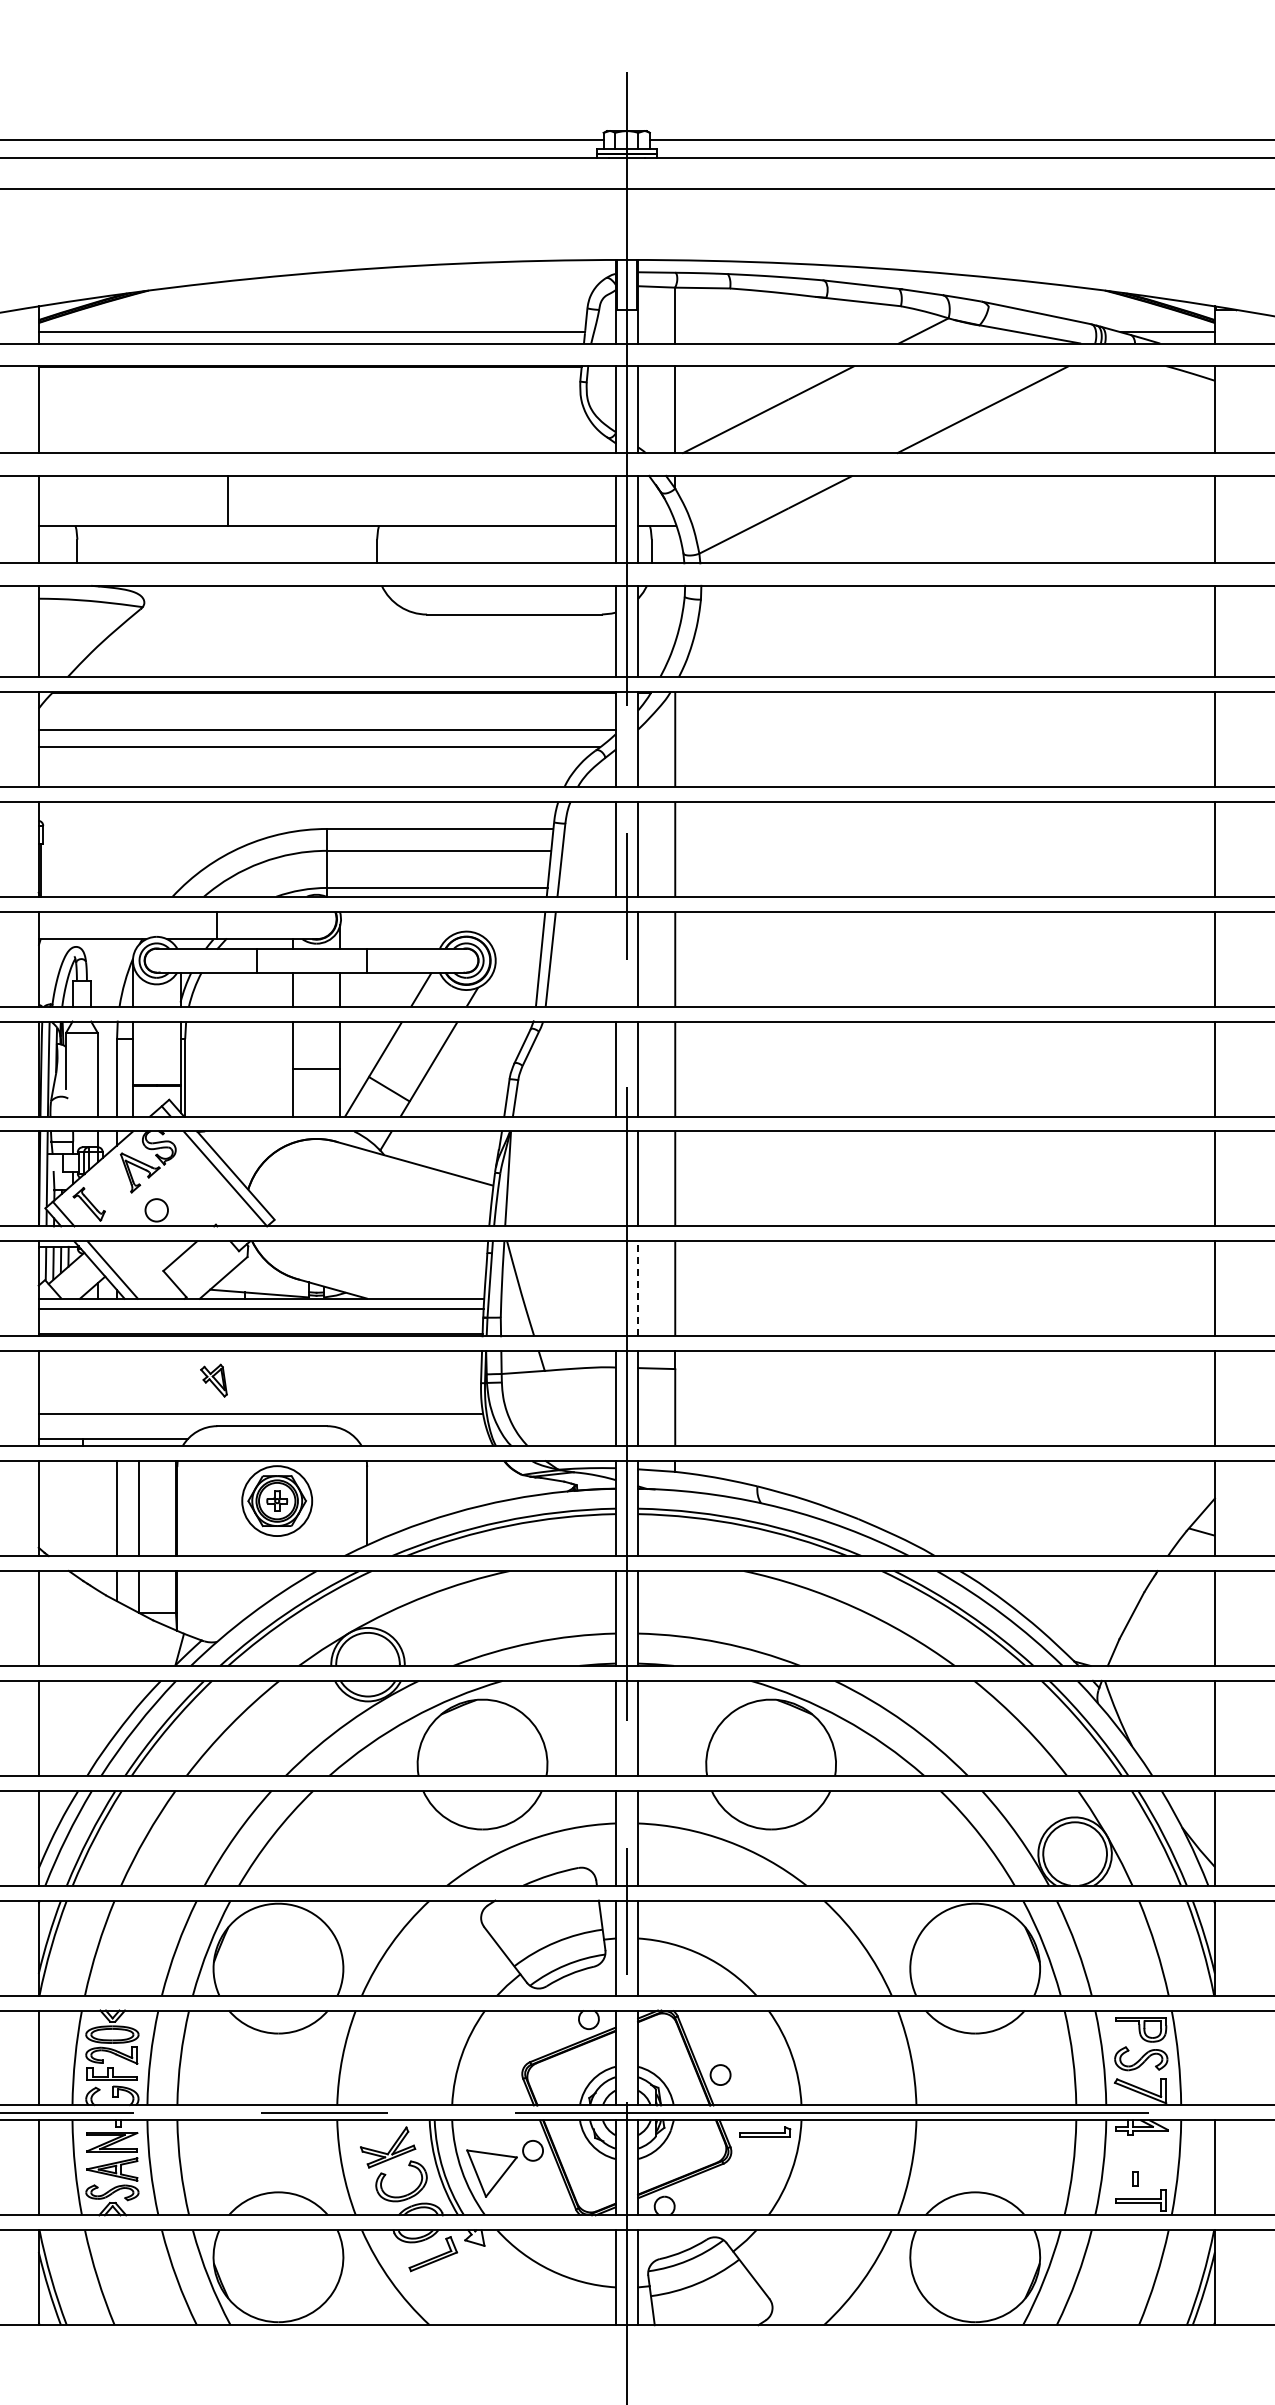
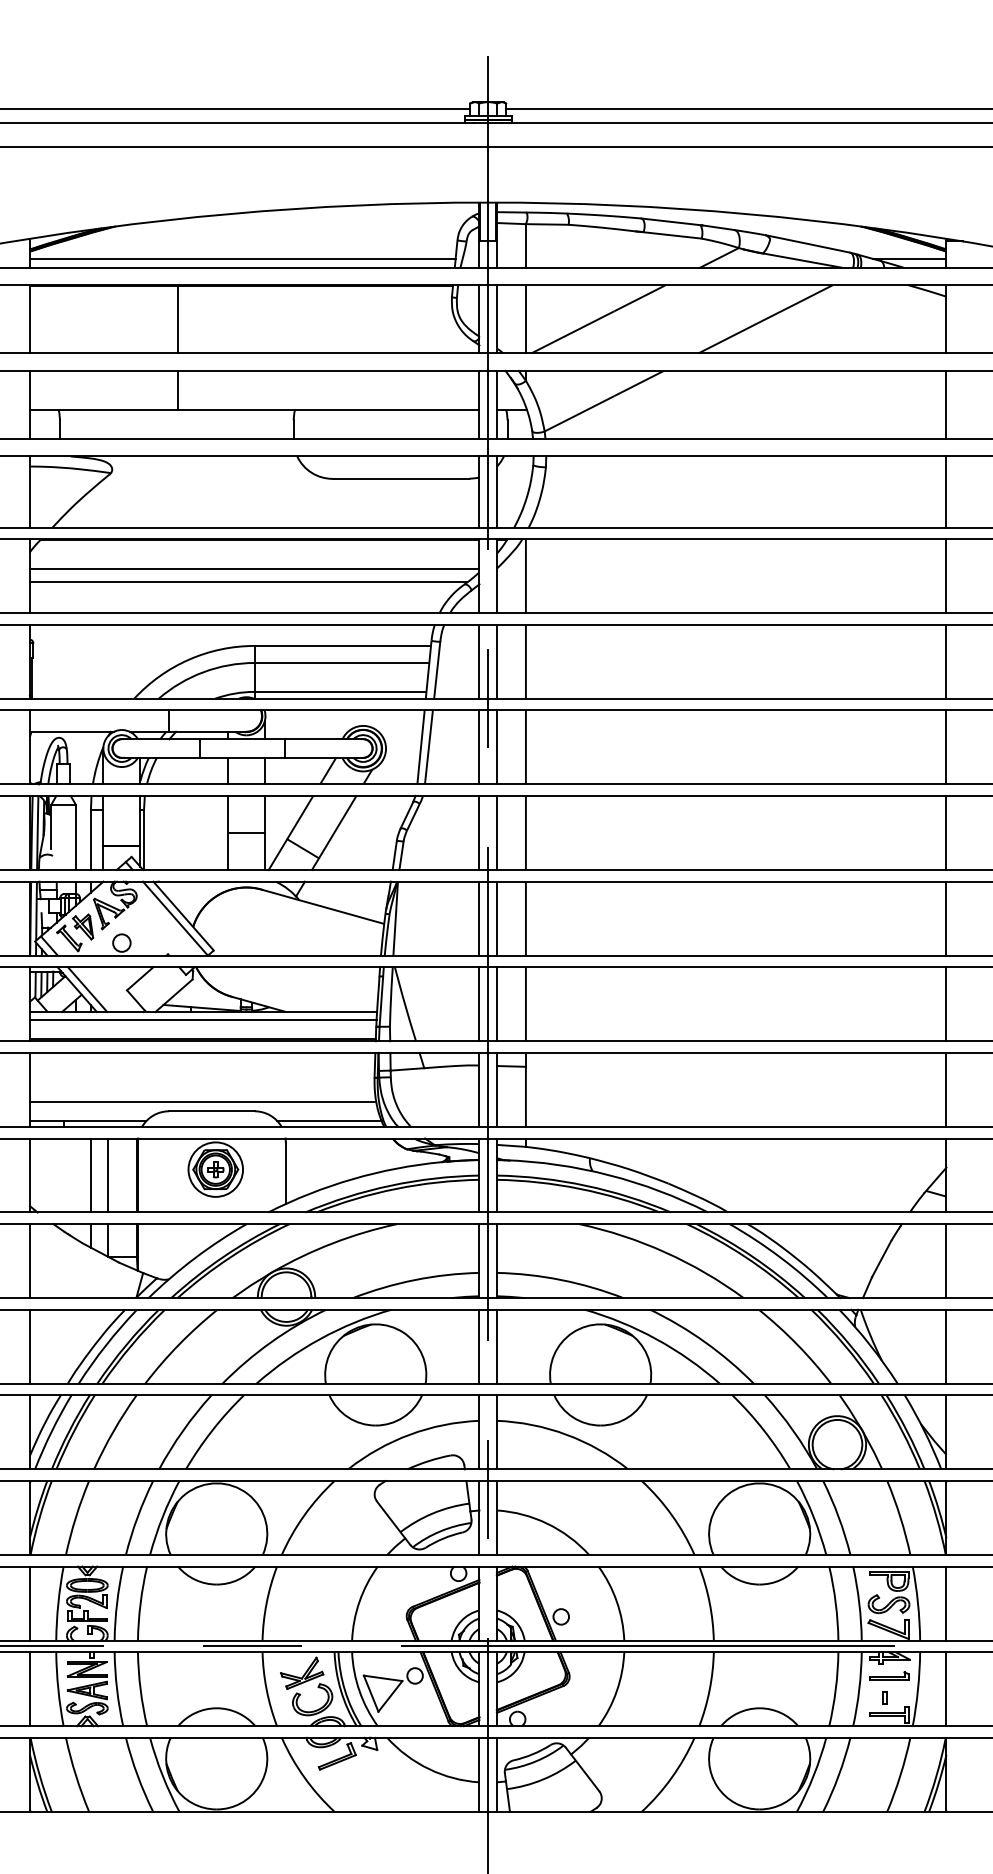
line: (228, 410) -> (177, 319), added
line: (615, 958) -> (479, 746), added
line: (615, 1178) -> (479, 918), added
line: (615, 1288) -> (479, 1004), added
line: (638, 1288) -> (497, 1004), dashed -> solid
part: (213, 1380) -> (82, 926), moved
line: (423, 1438) -> (329, 1120), added
line: (1214, 2057) -> (946, 1603), added
part: (765, 2131) -> (889, 1675), moved

